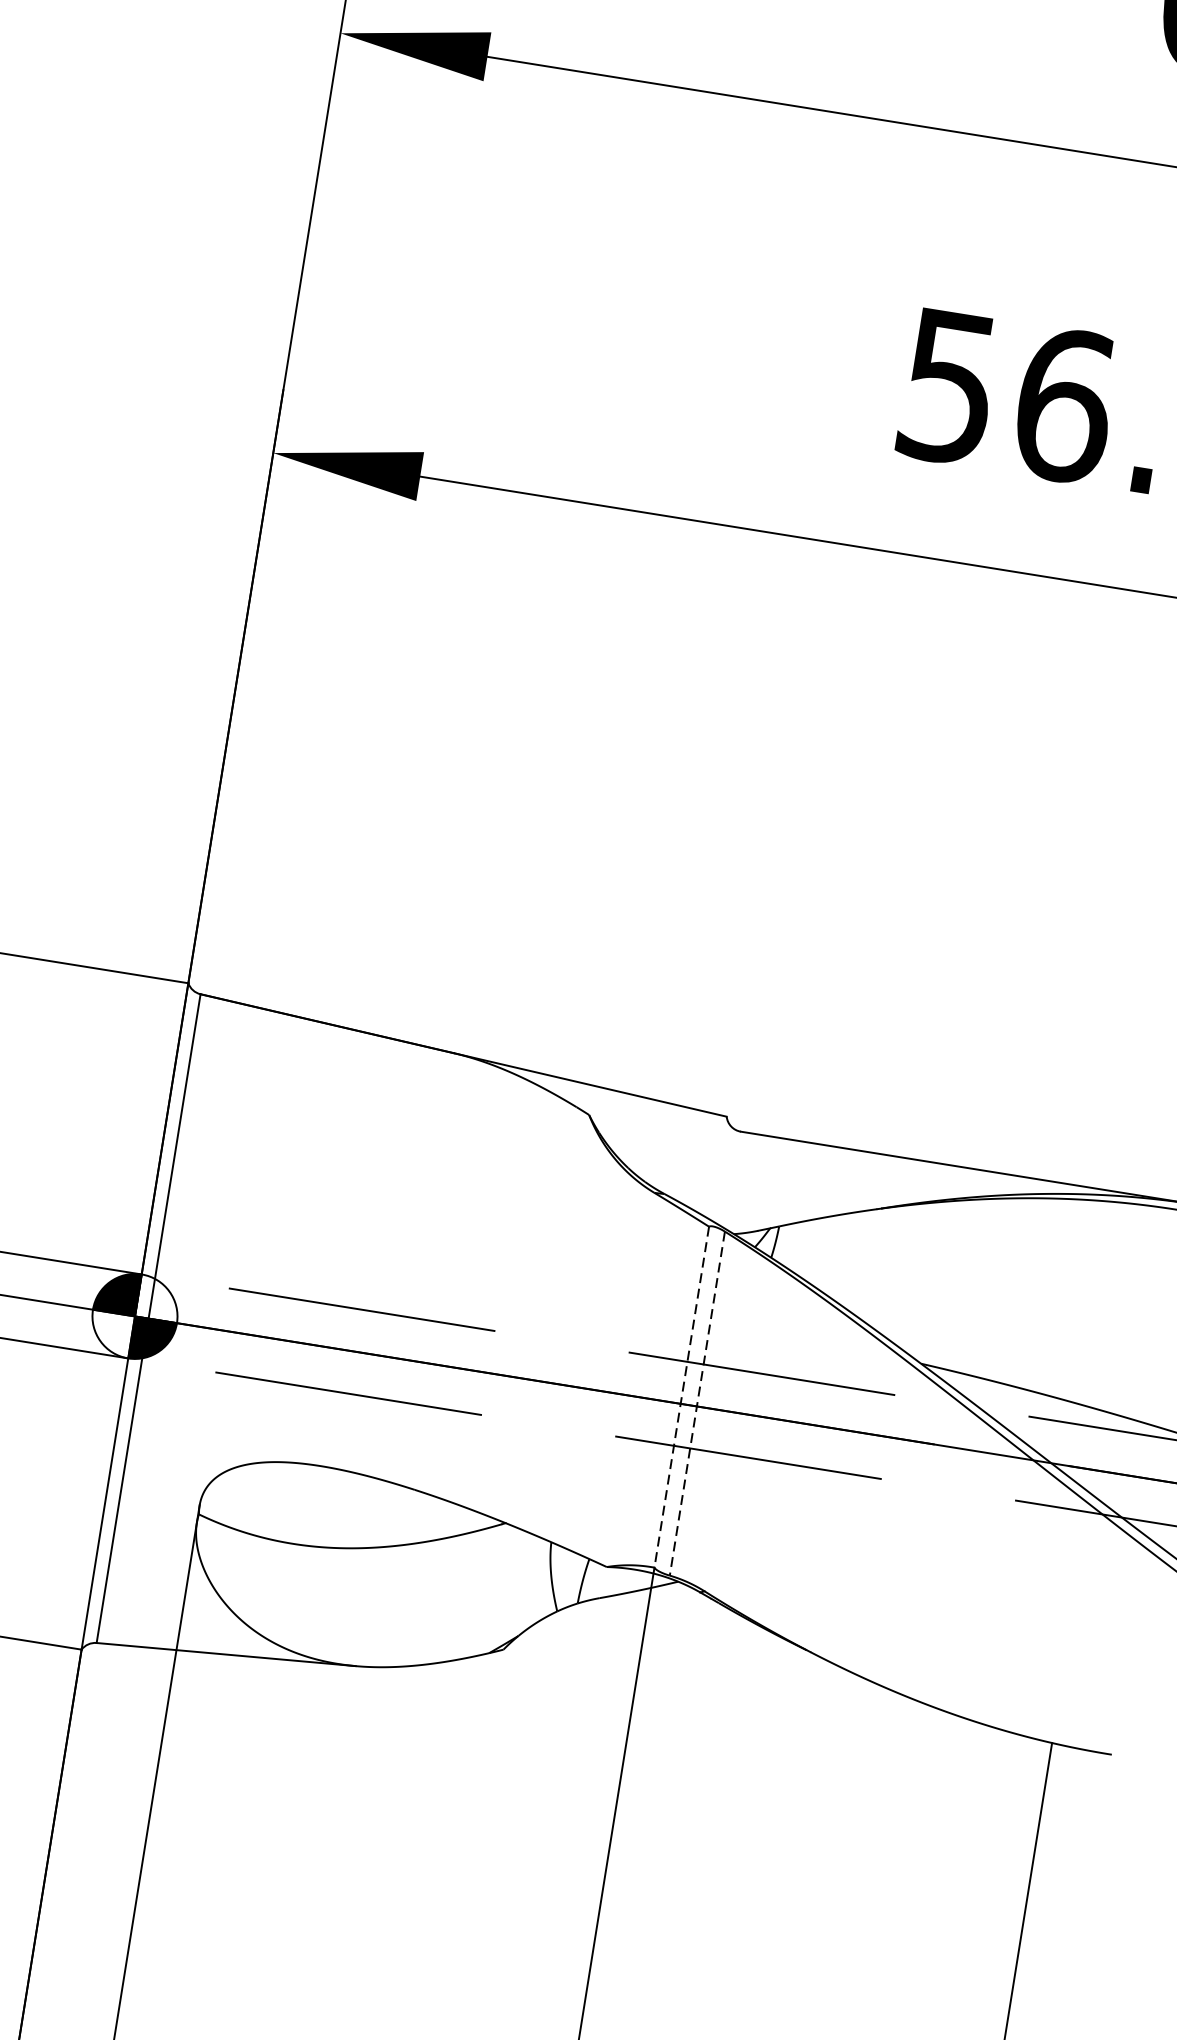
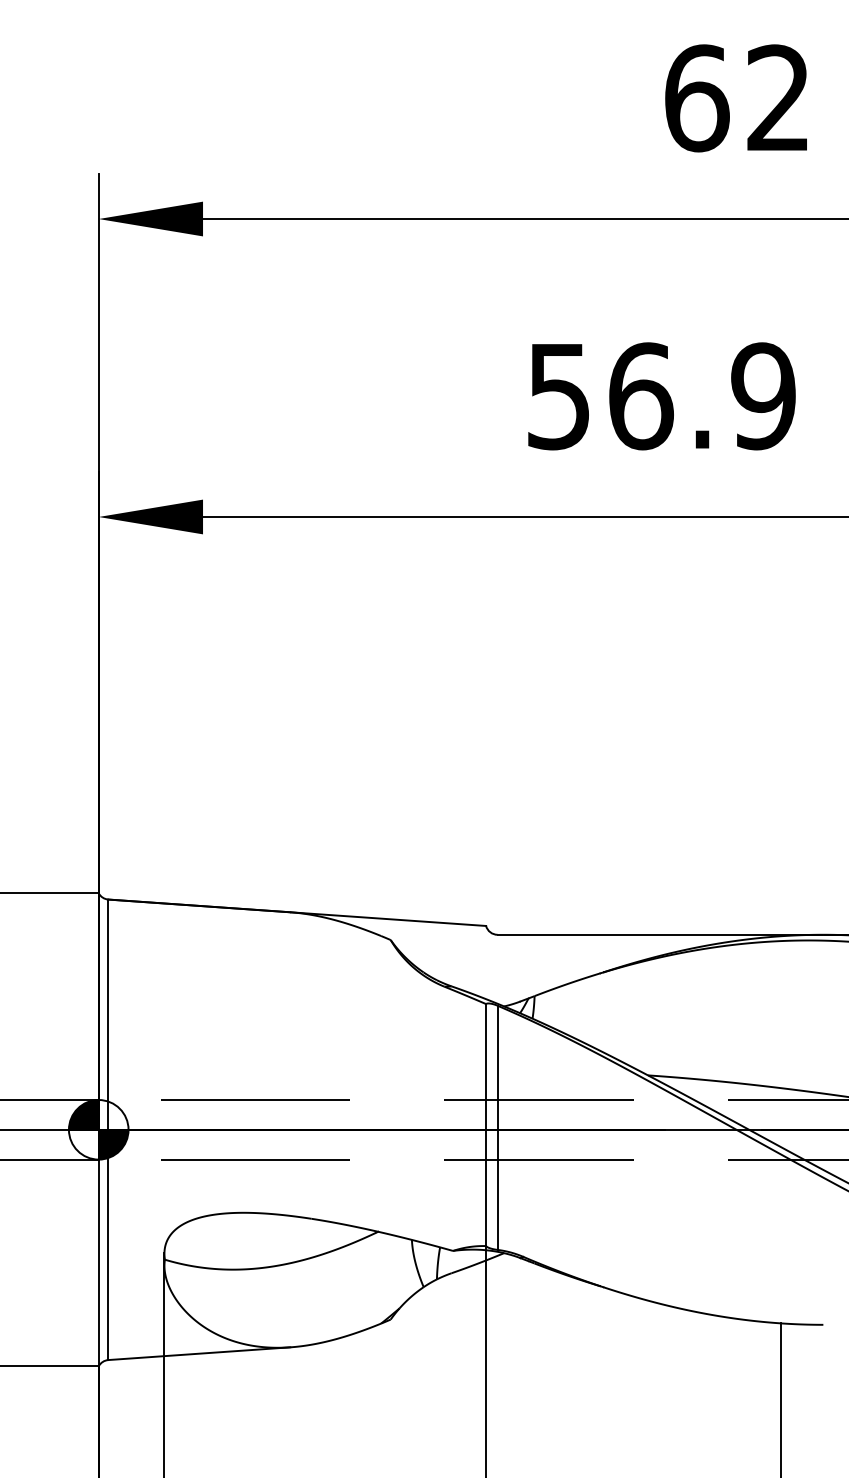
line: (682, 1397) -> (486, 1125), dashed -> solid
line: (697, 1404) -> (497, 1128), dashed -> solid

